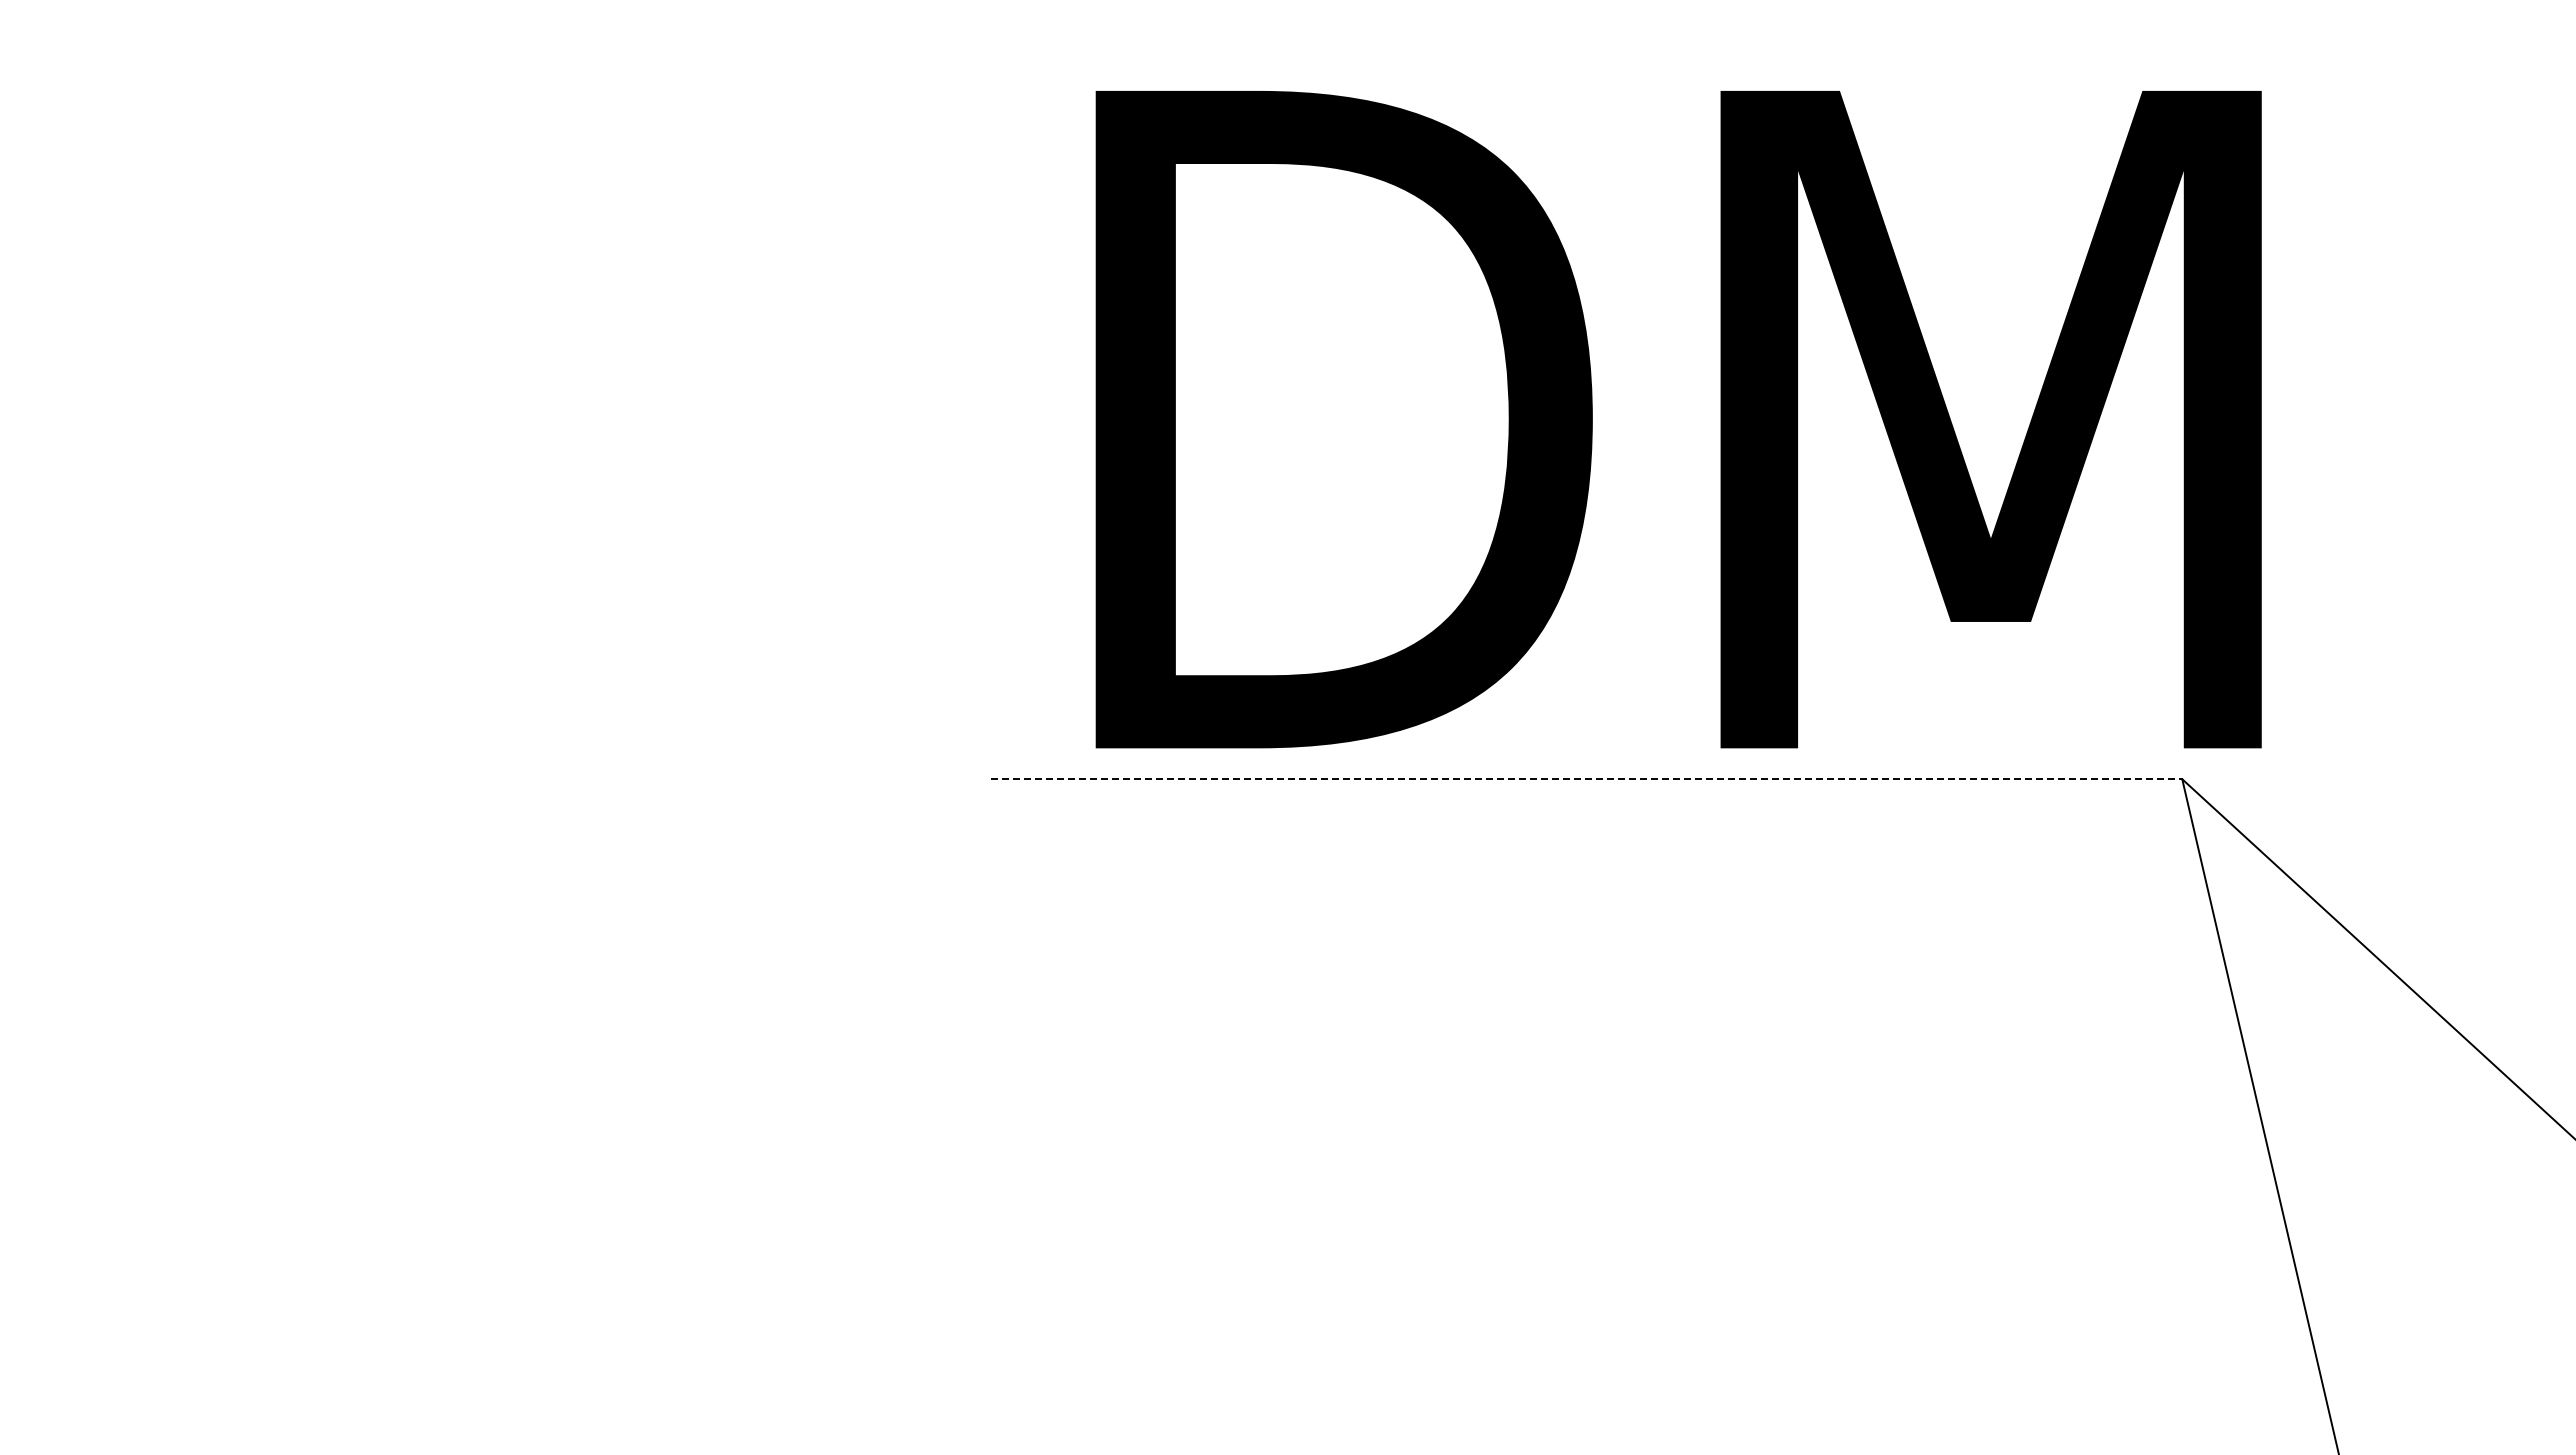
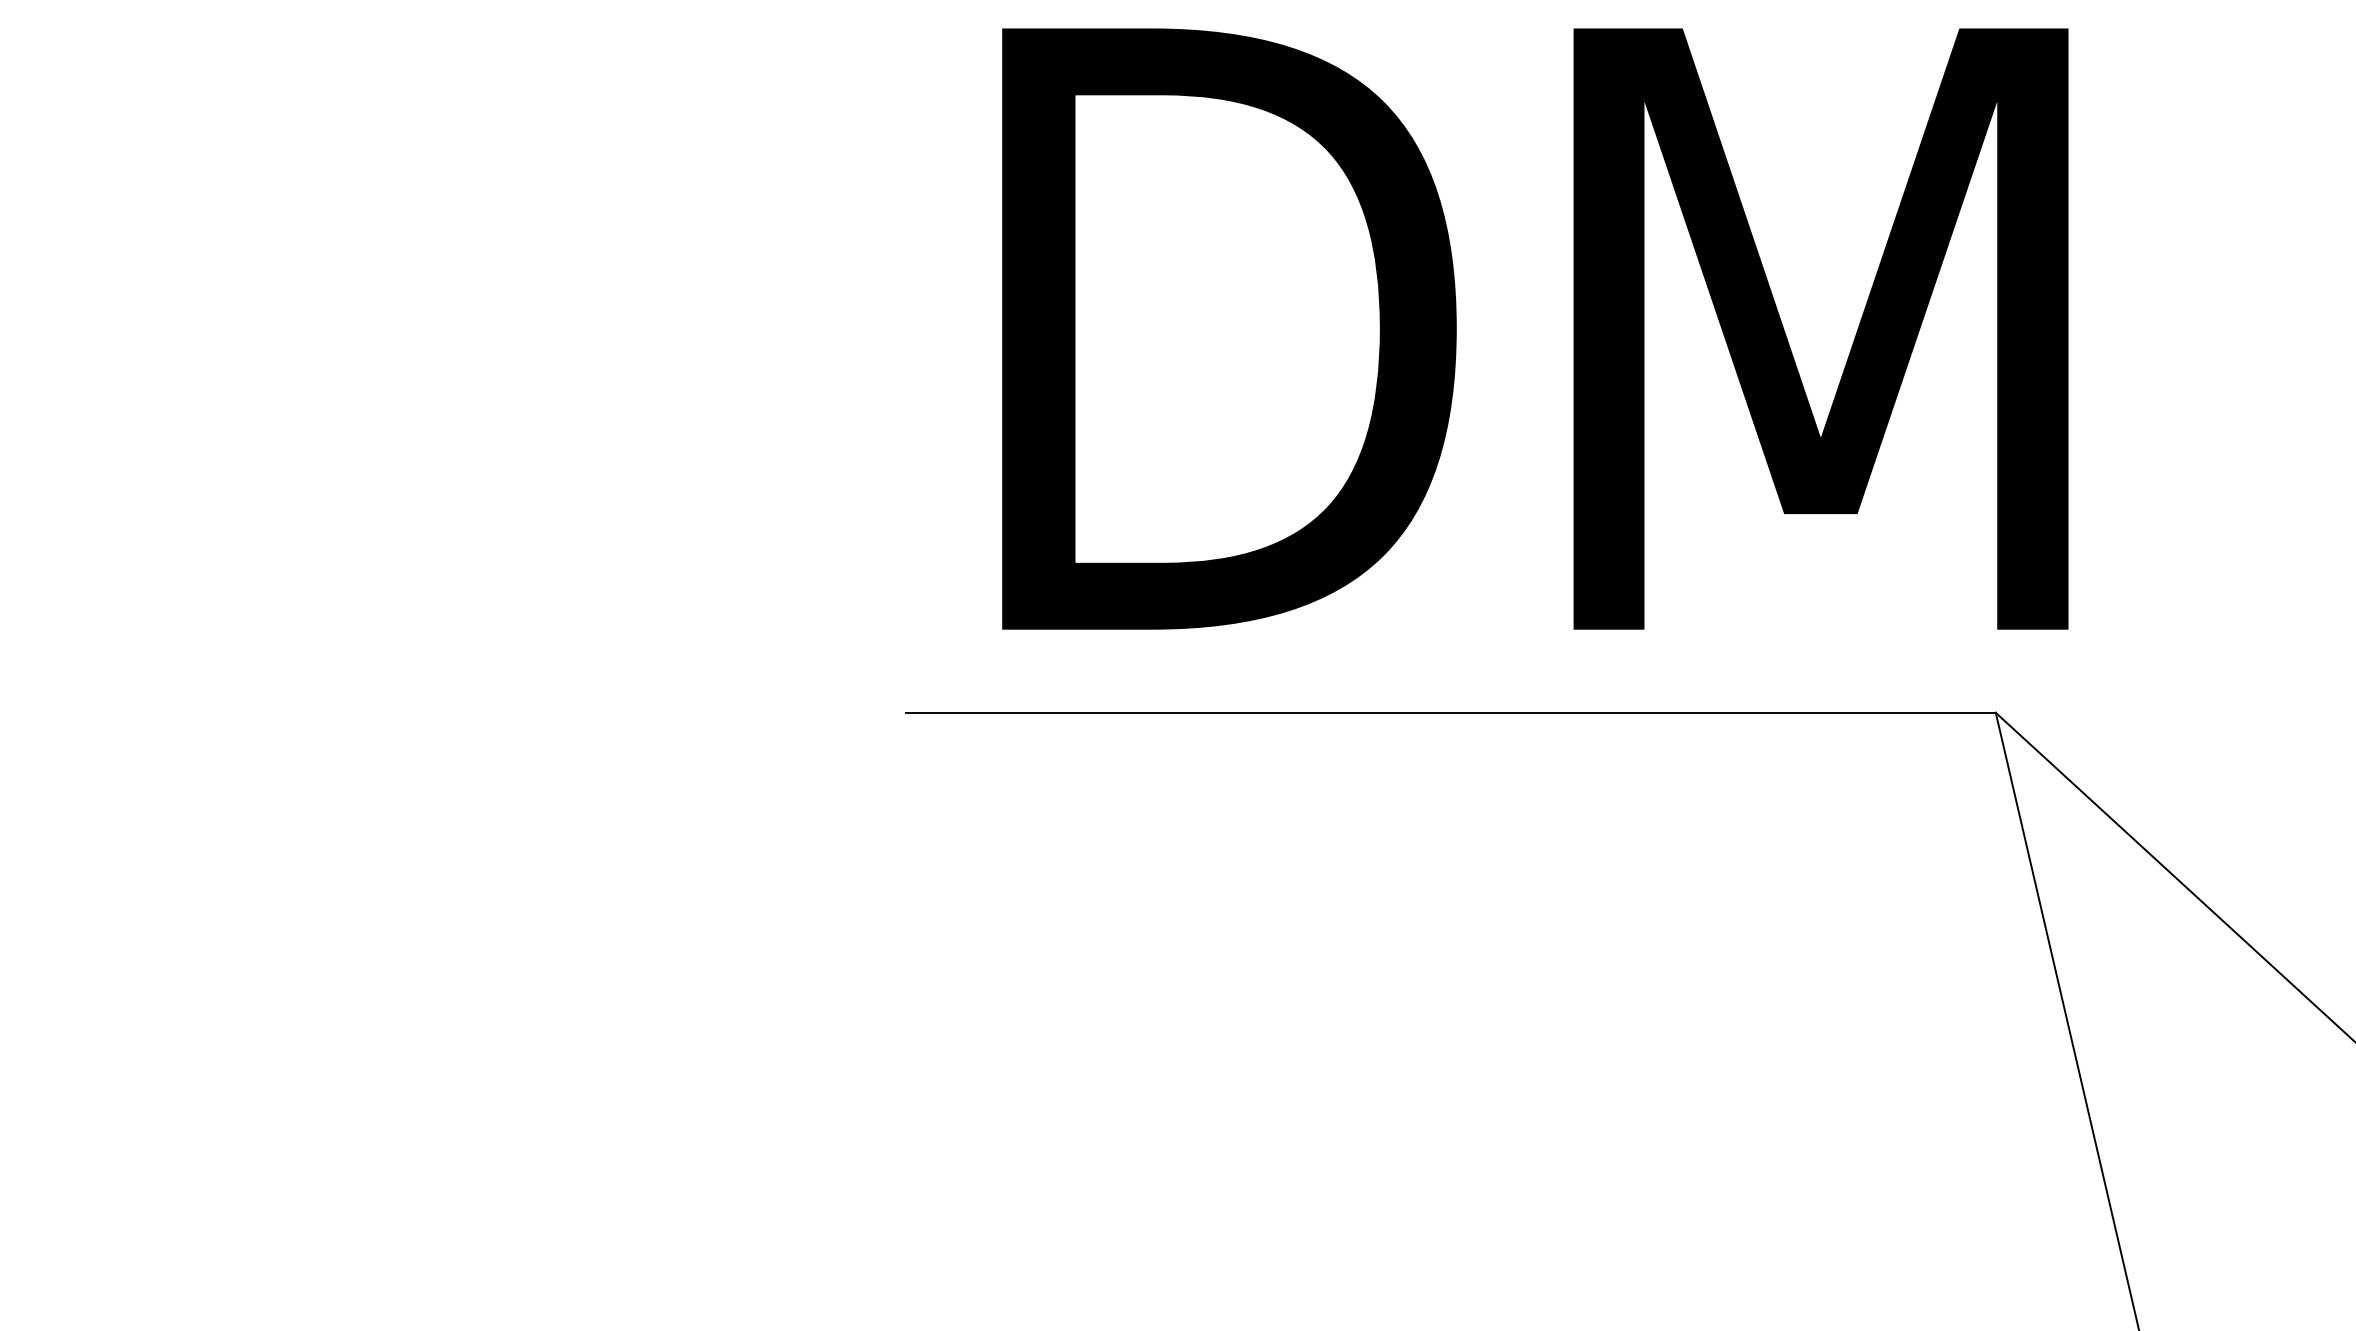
text: (1678, 419) -> (1535, 328), moved
line: (1586, 779) -> (1450, 713), dashed -> solid

